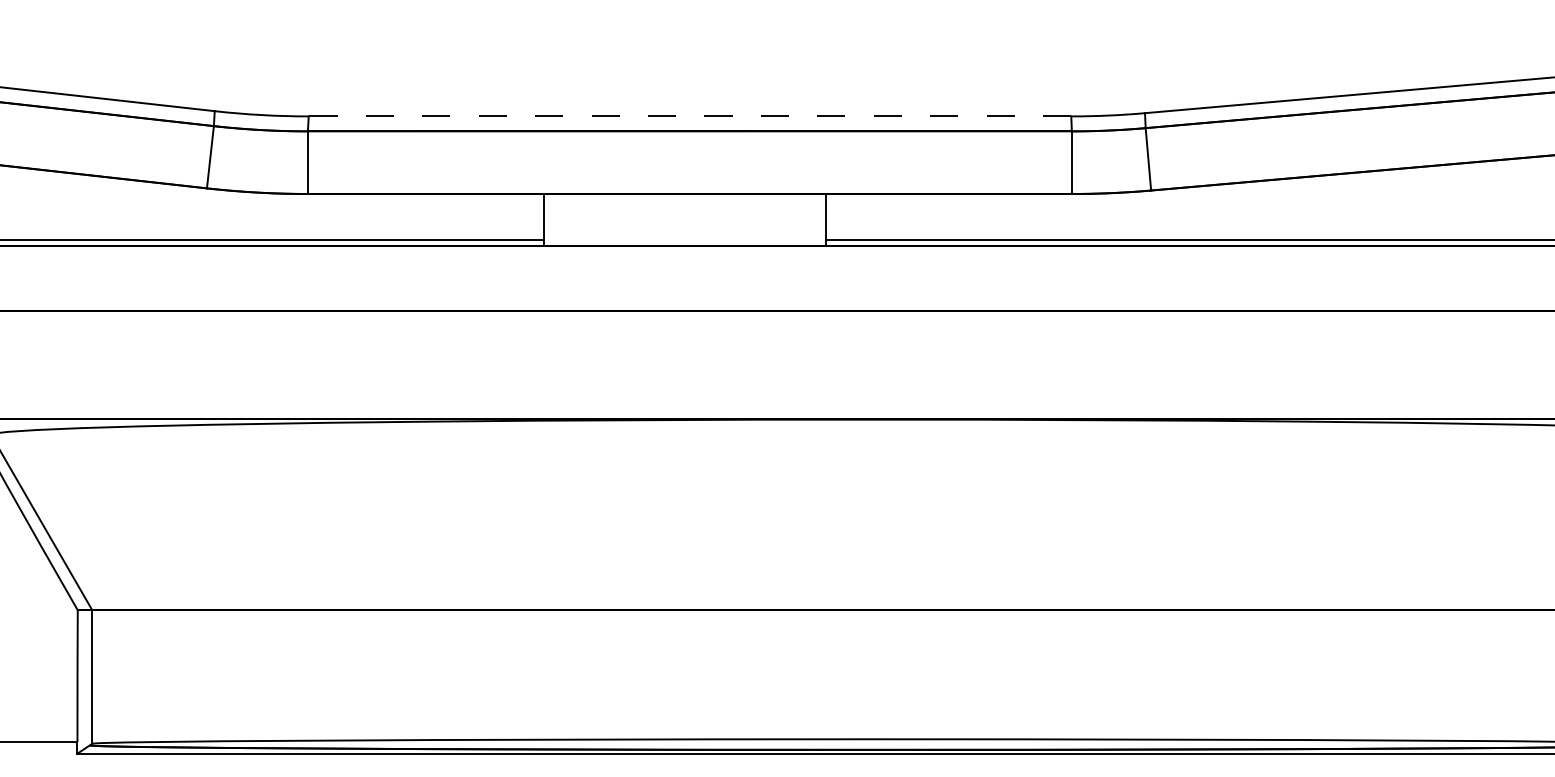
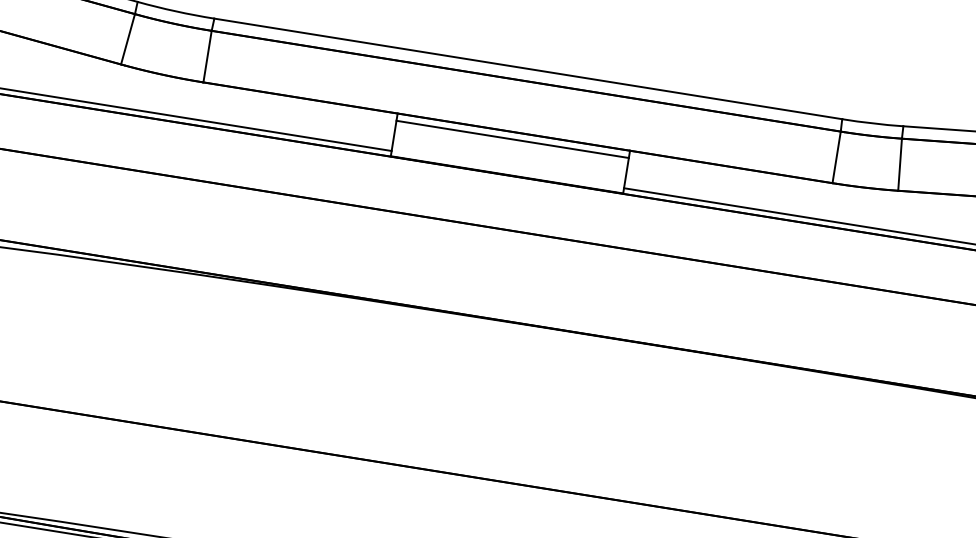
line: (689, 116) -> (527, 68), dashed -> solid
line: (684, 202) -> (512, 139), added

